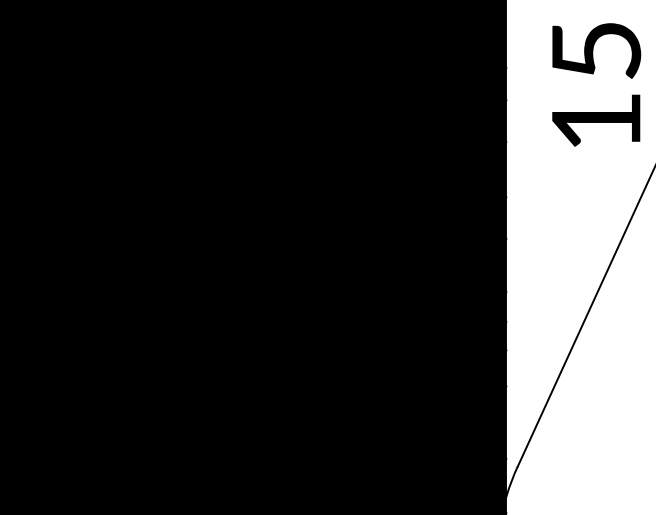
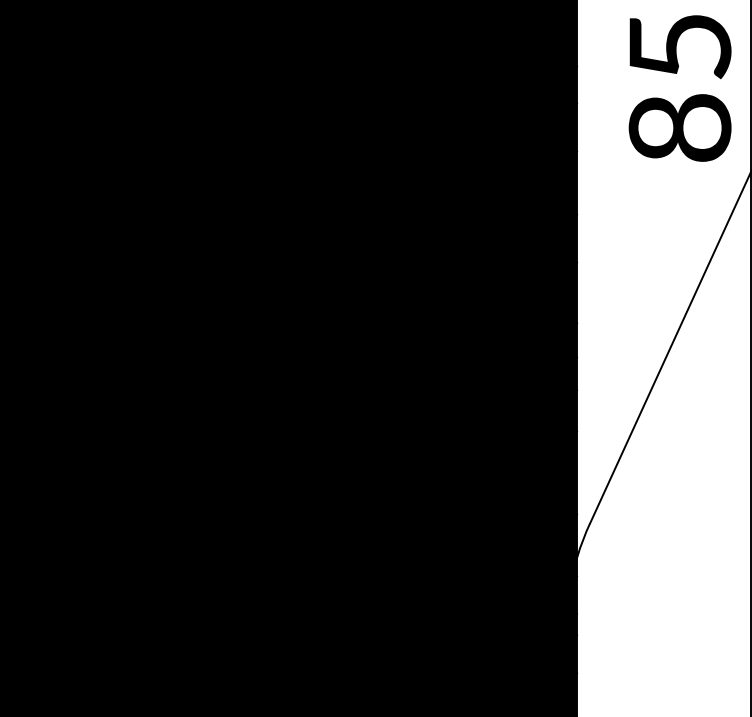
text: (595, 121) -> (679, 127), 15 -> 85

